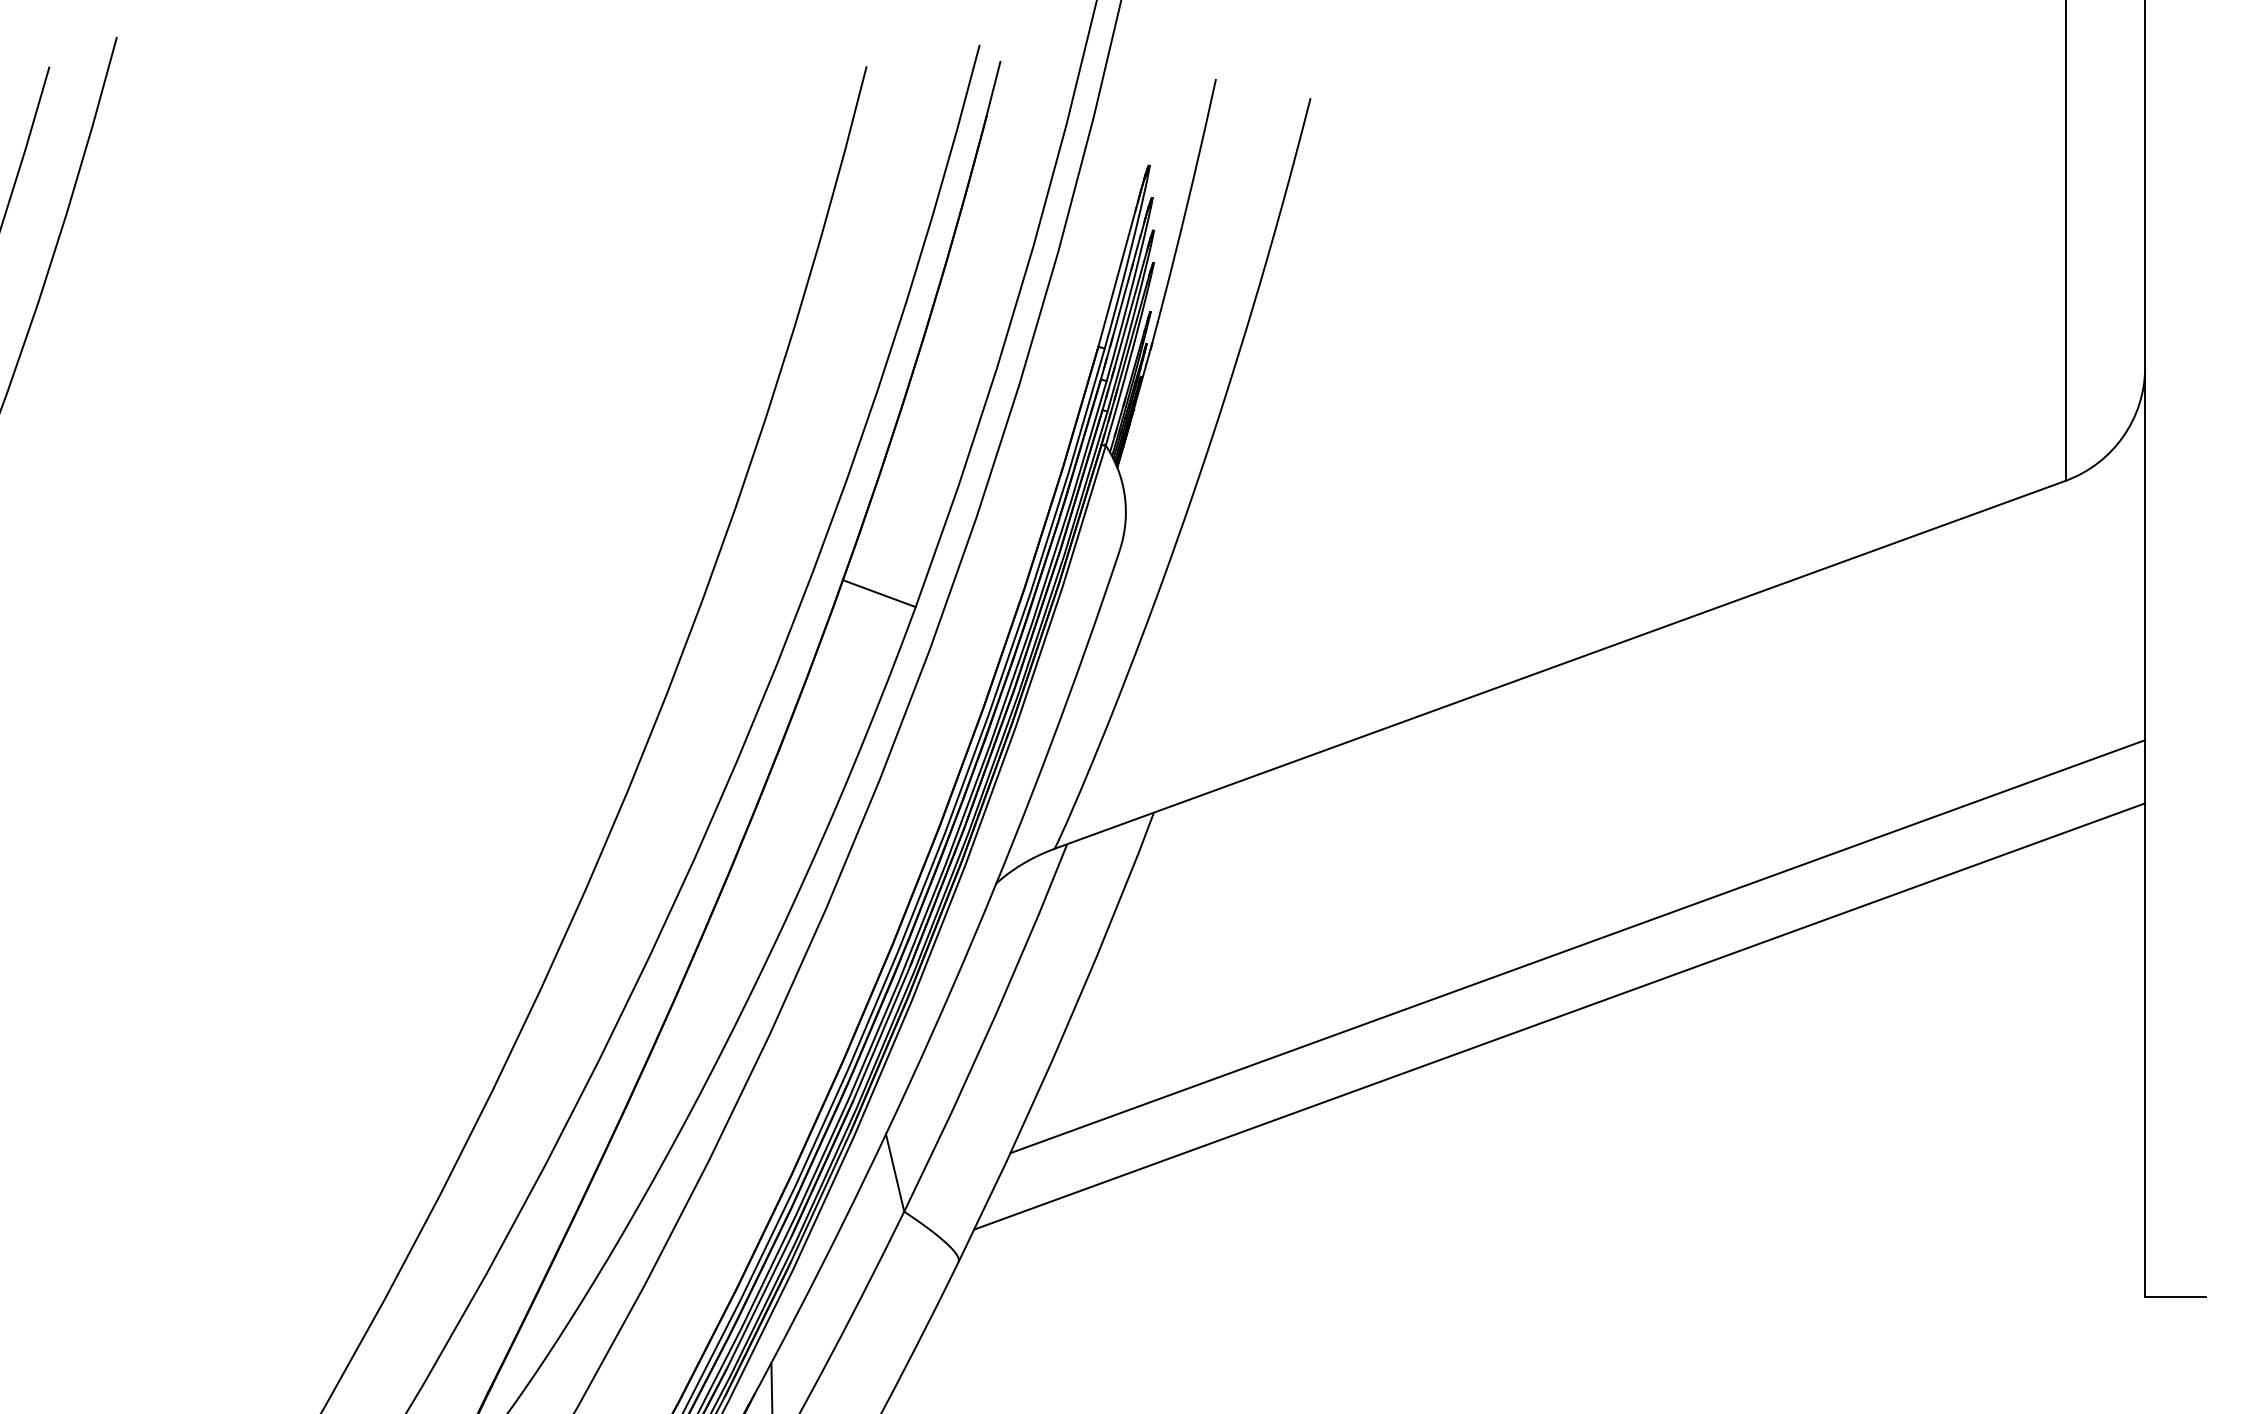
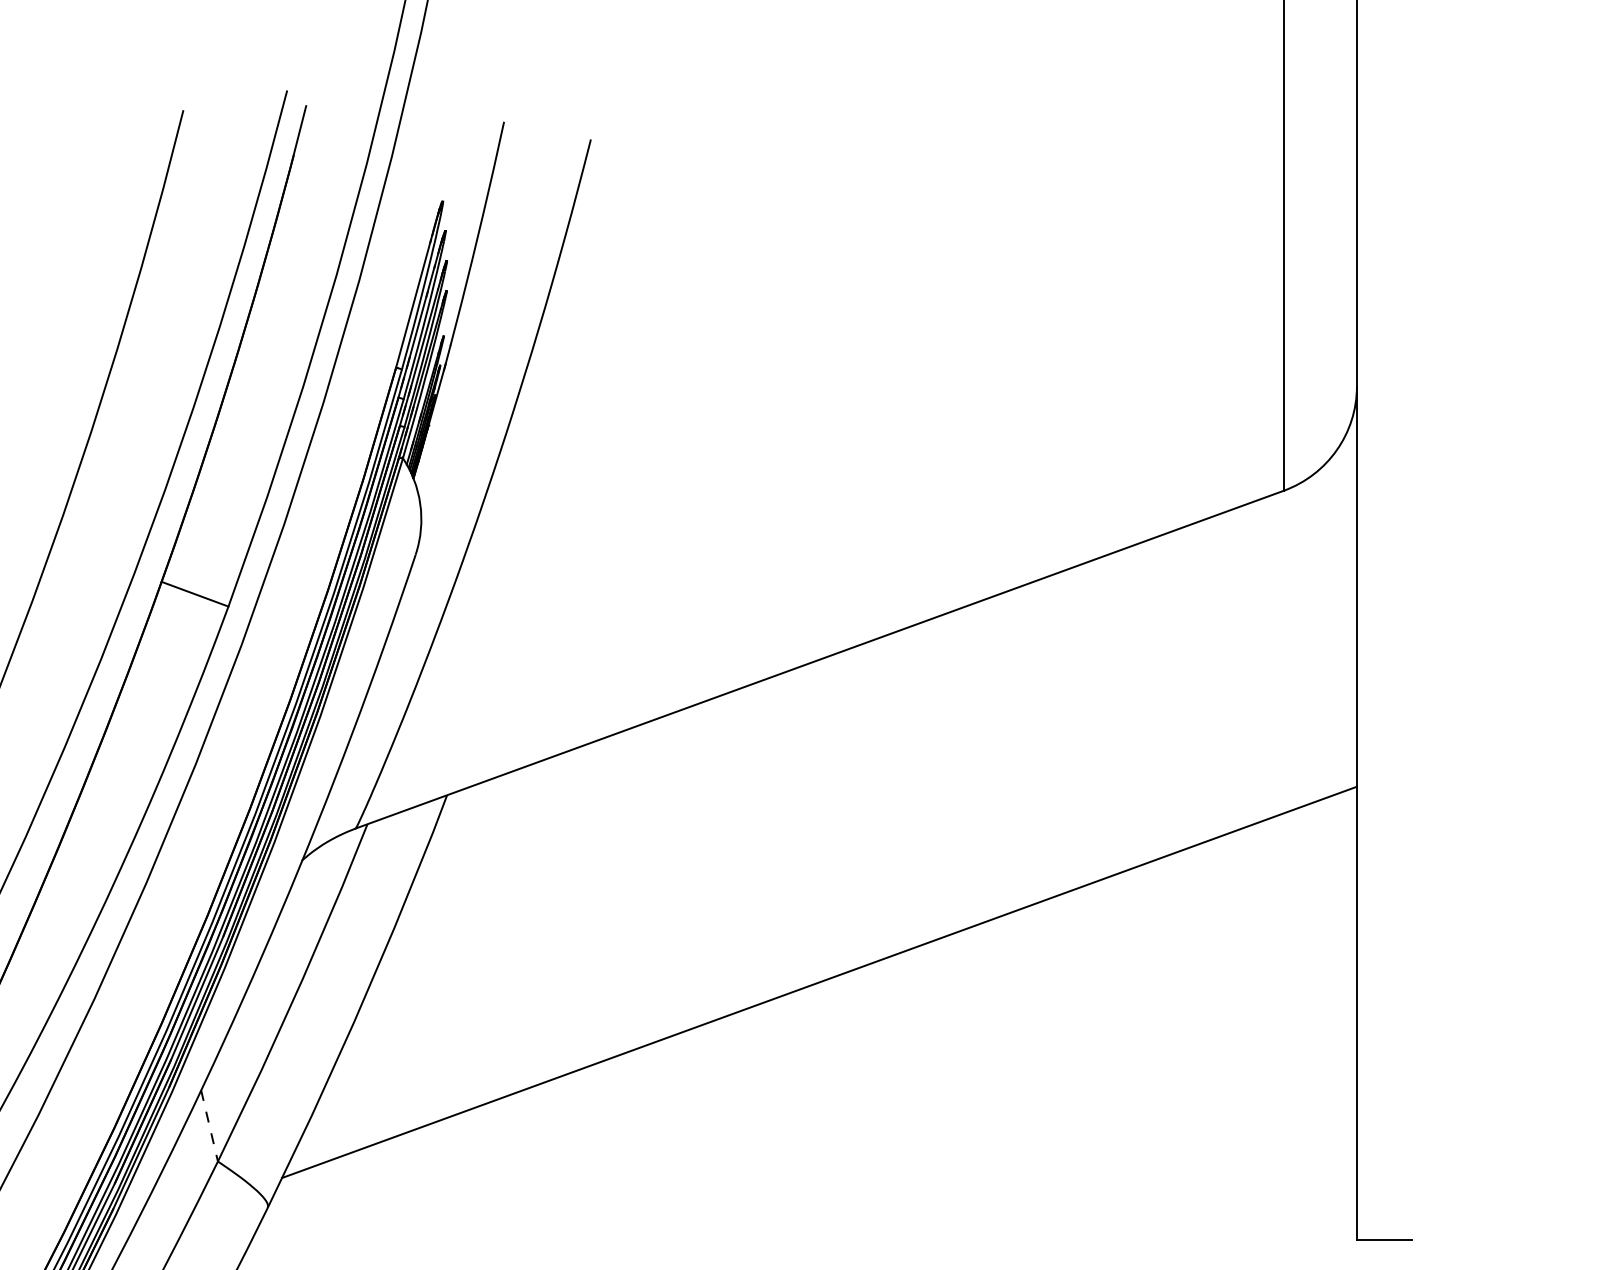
line: (1577, 946) -> (835, 918), removed
line: (895, 1172) -> (209, 1125), solid -> dashed

